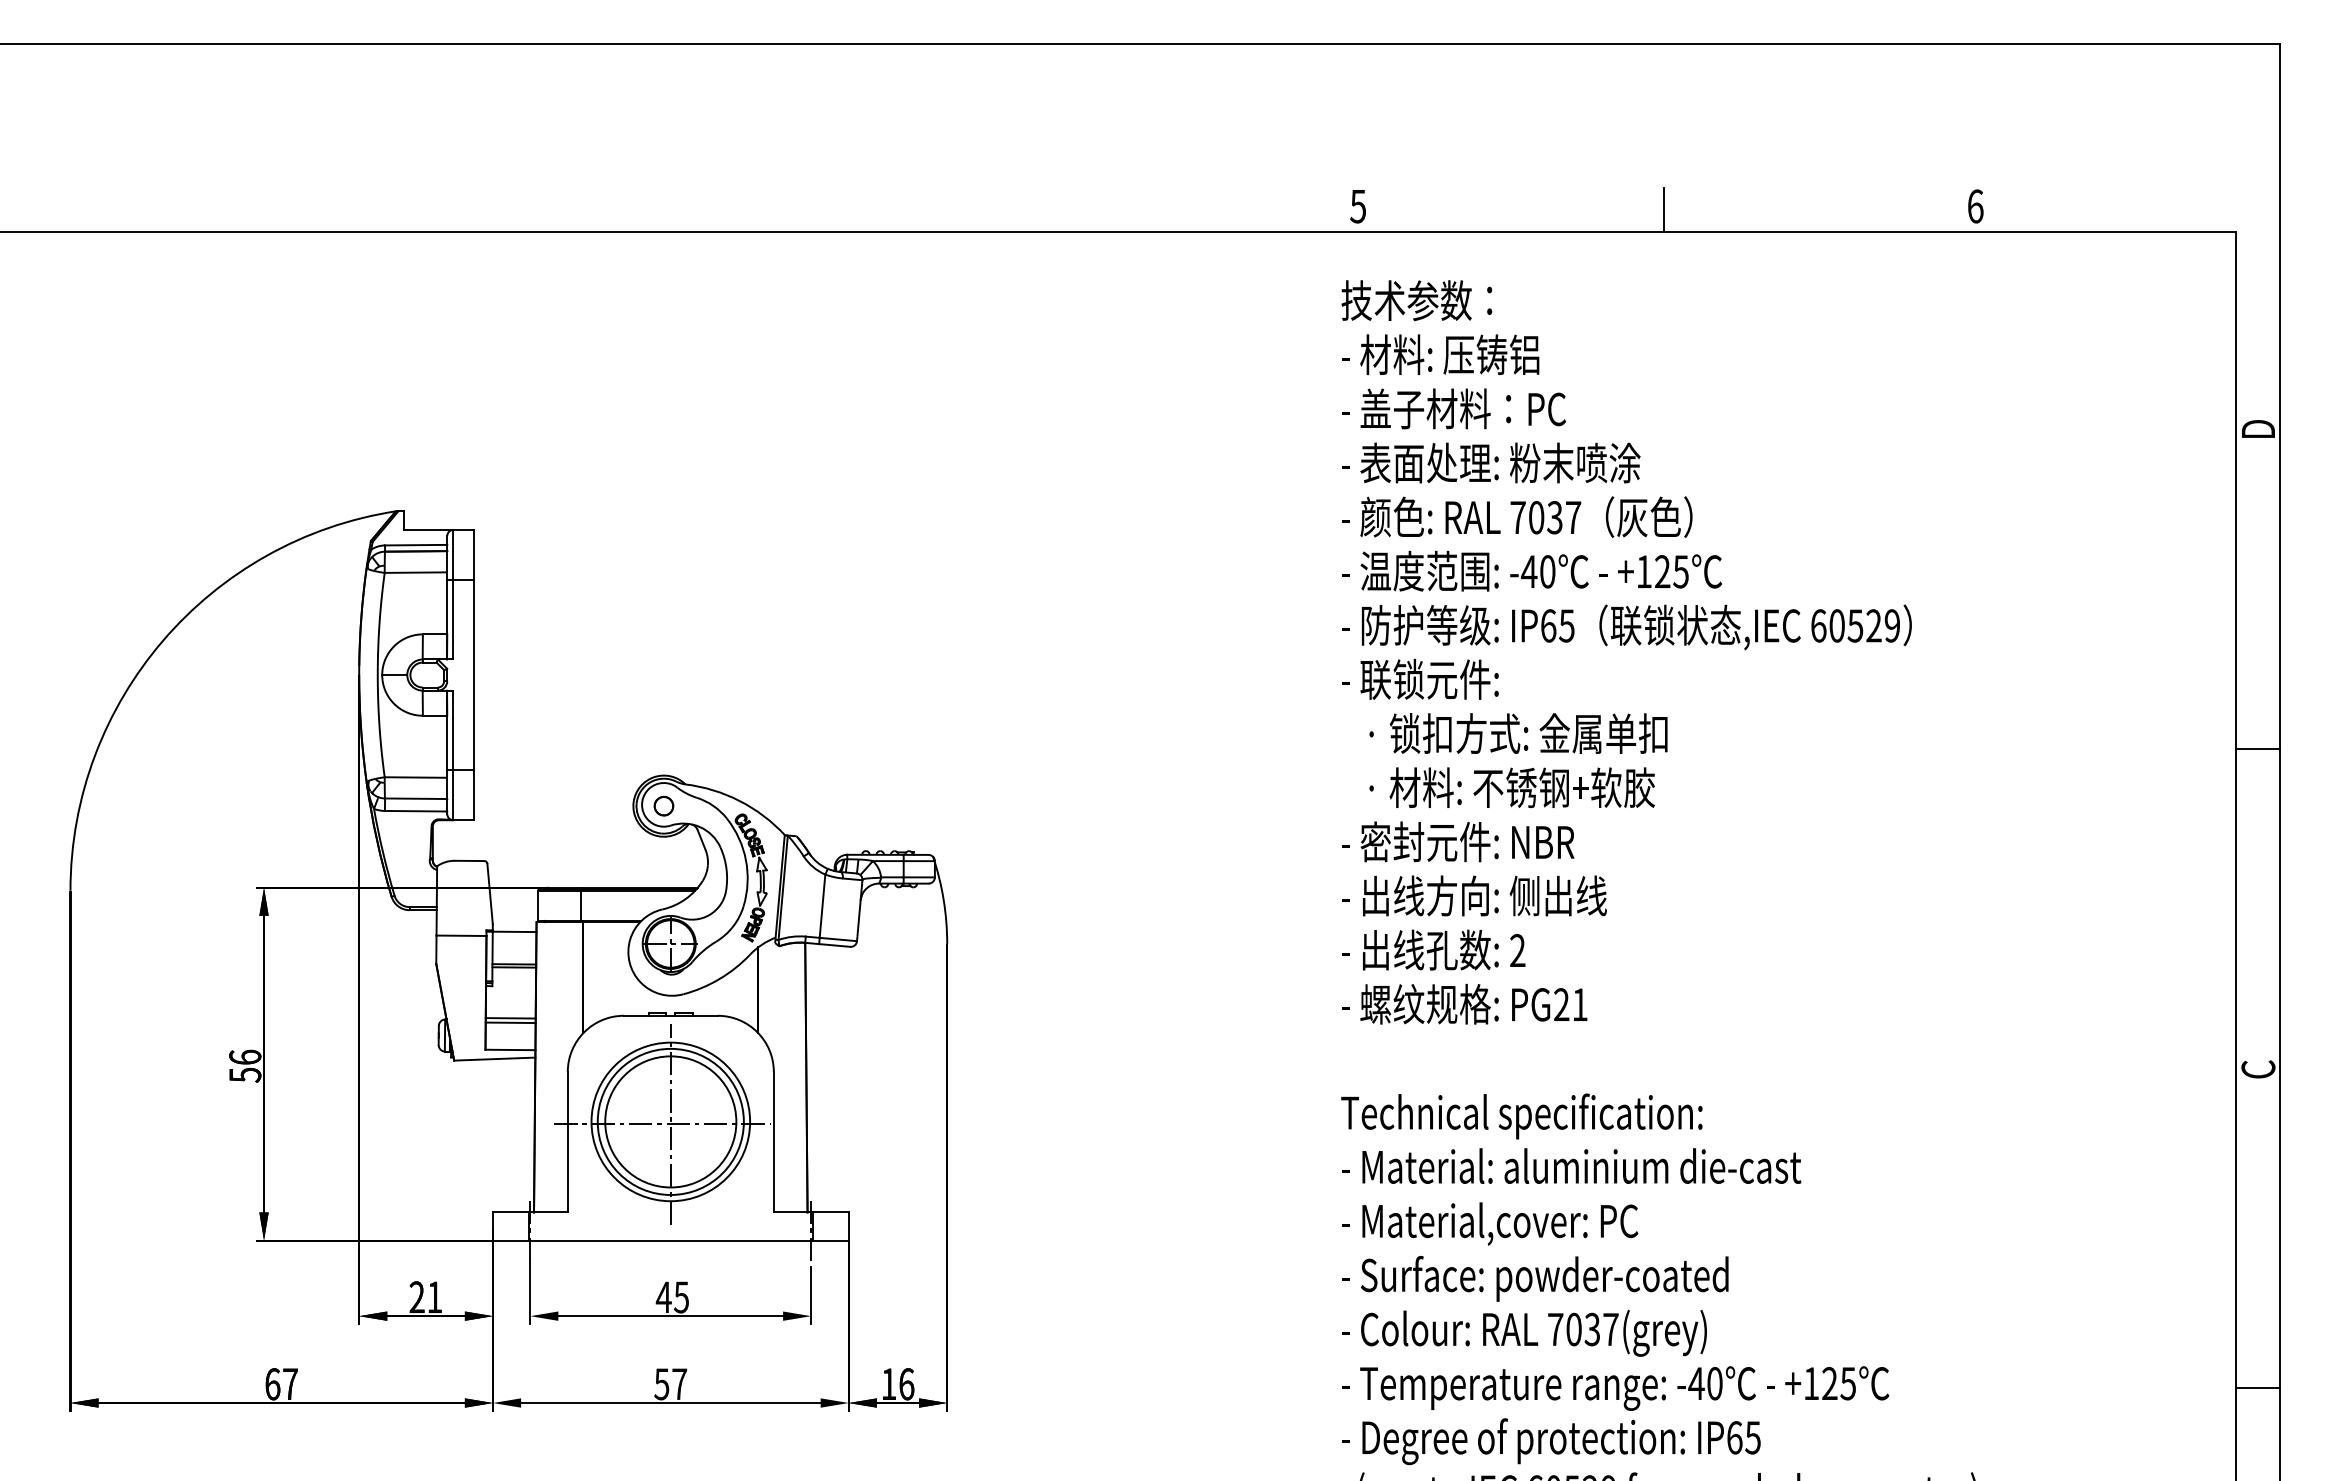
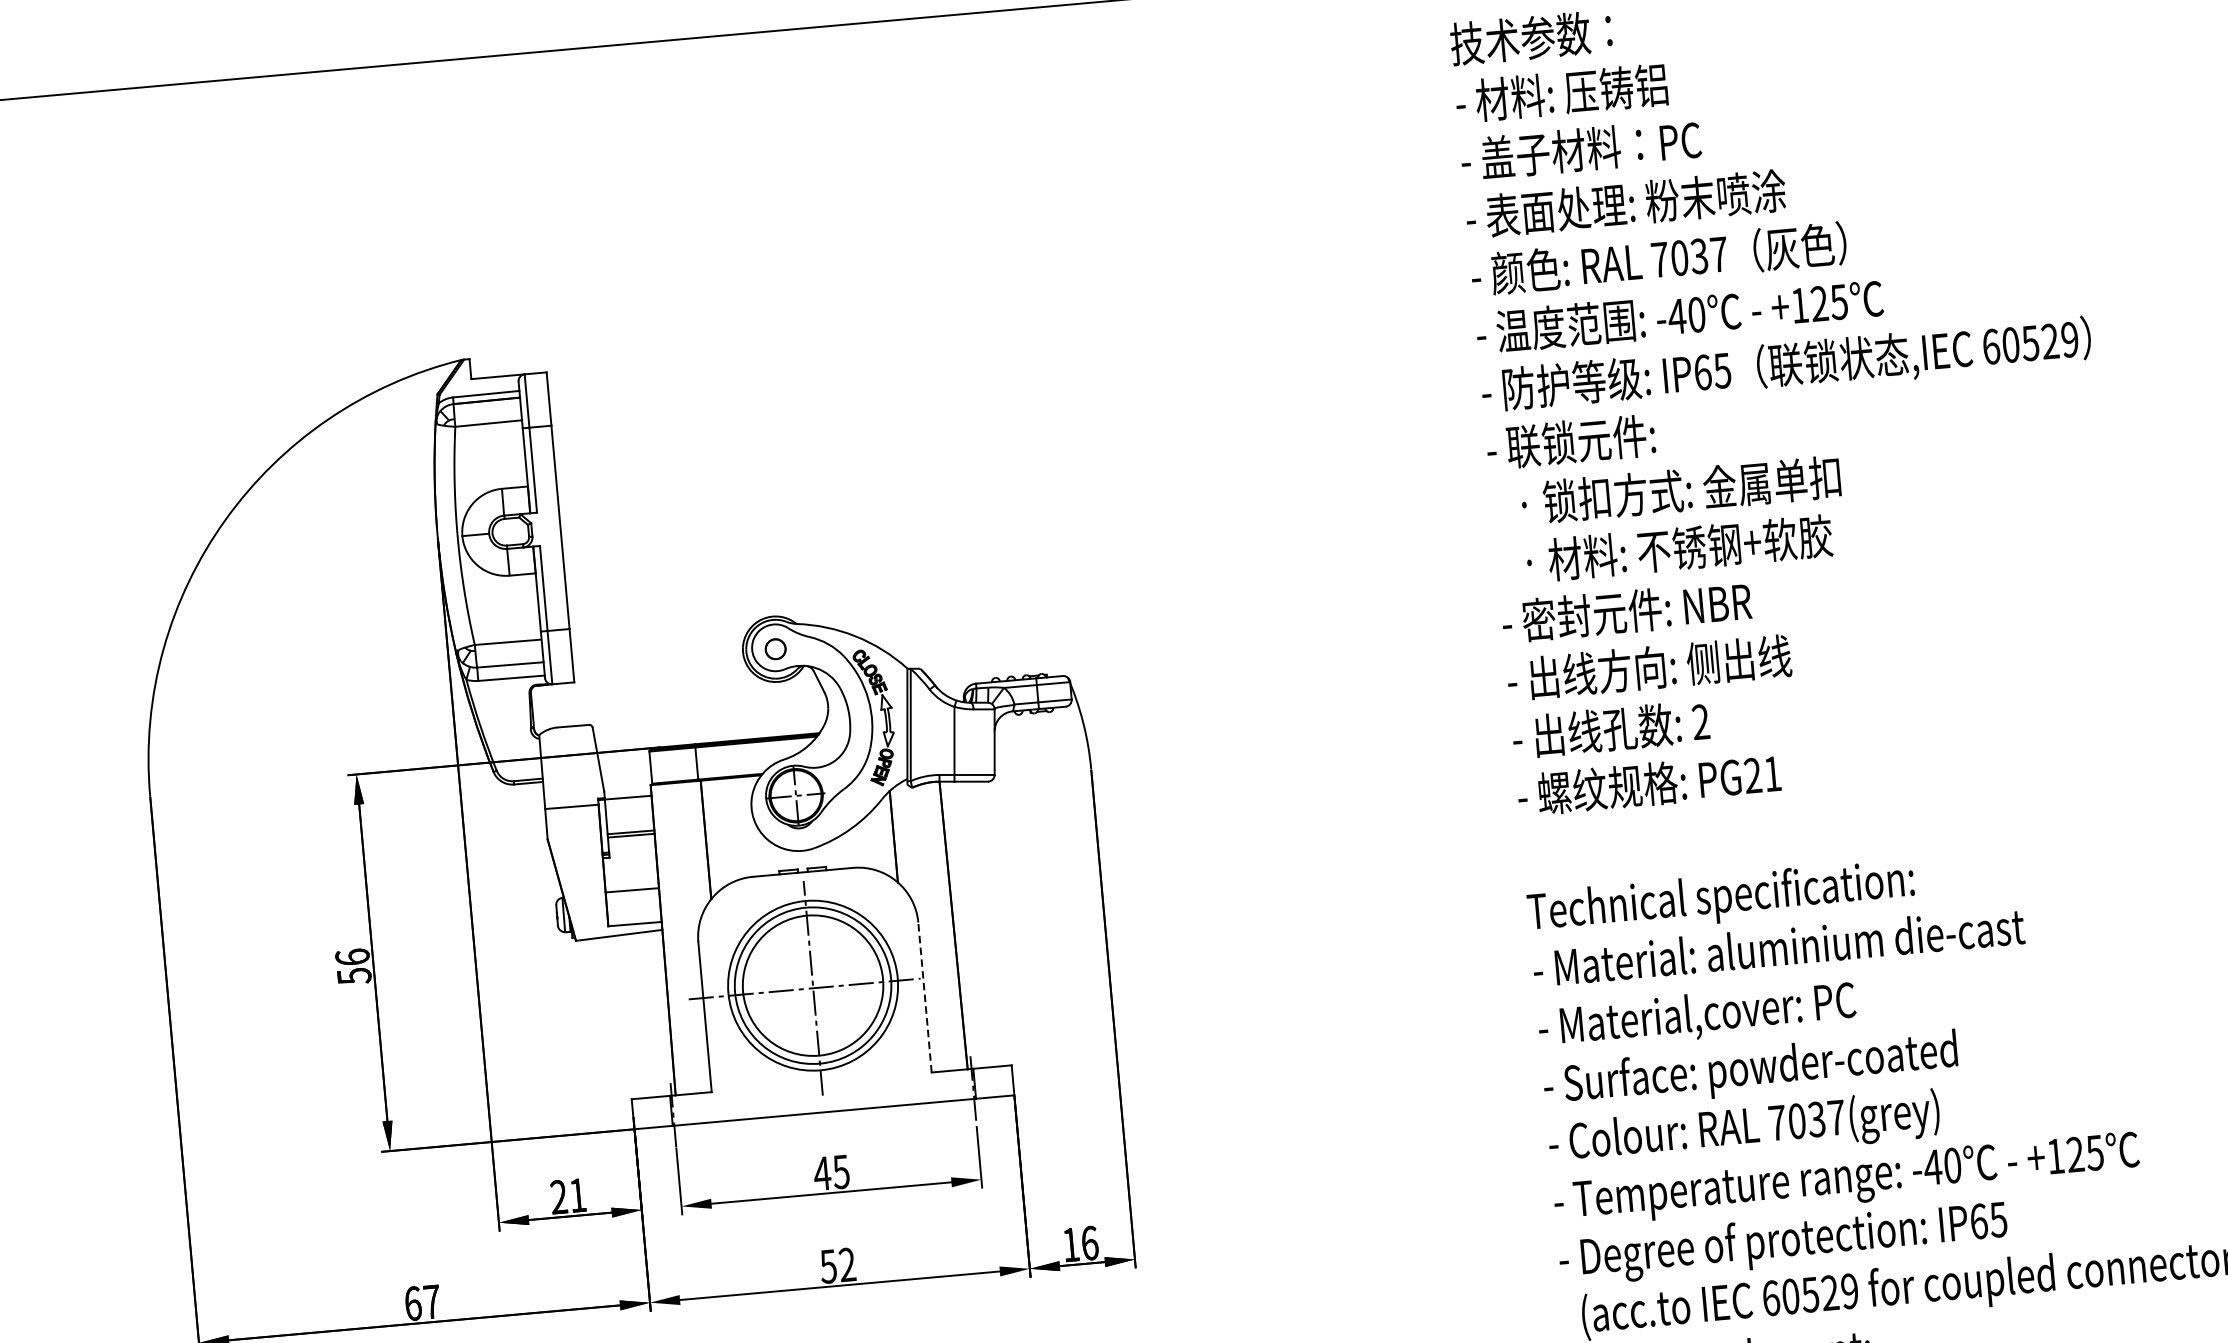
line: (510, 1022) -> (632, 894), removed
line: (773, 1141) -> (924, 996), solid -> dashed
text: (679, 1383) -> (847, 1264), 57 -> 52

